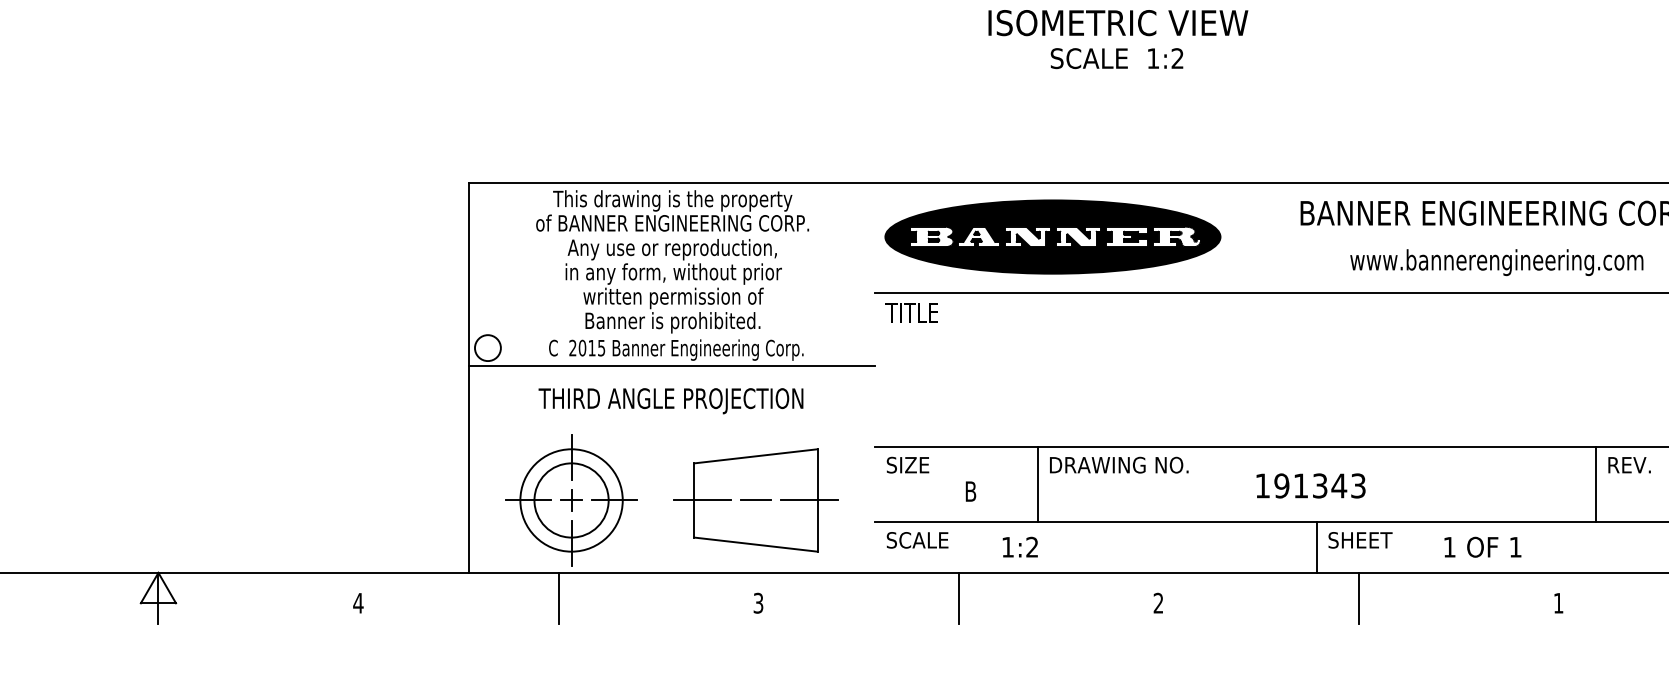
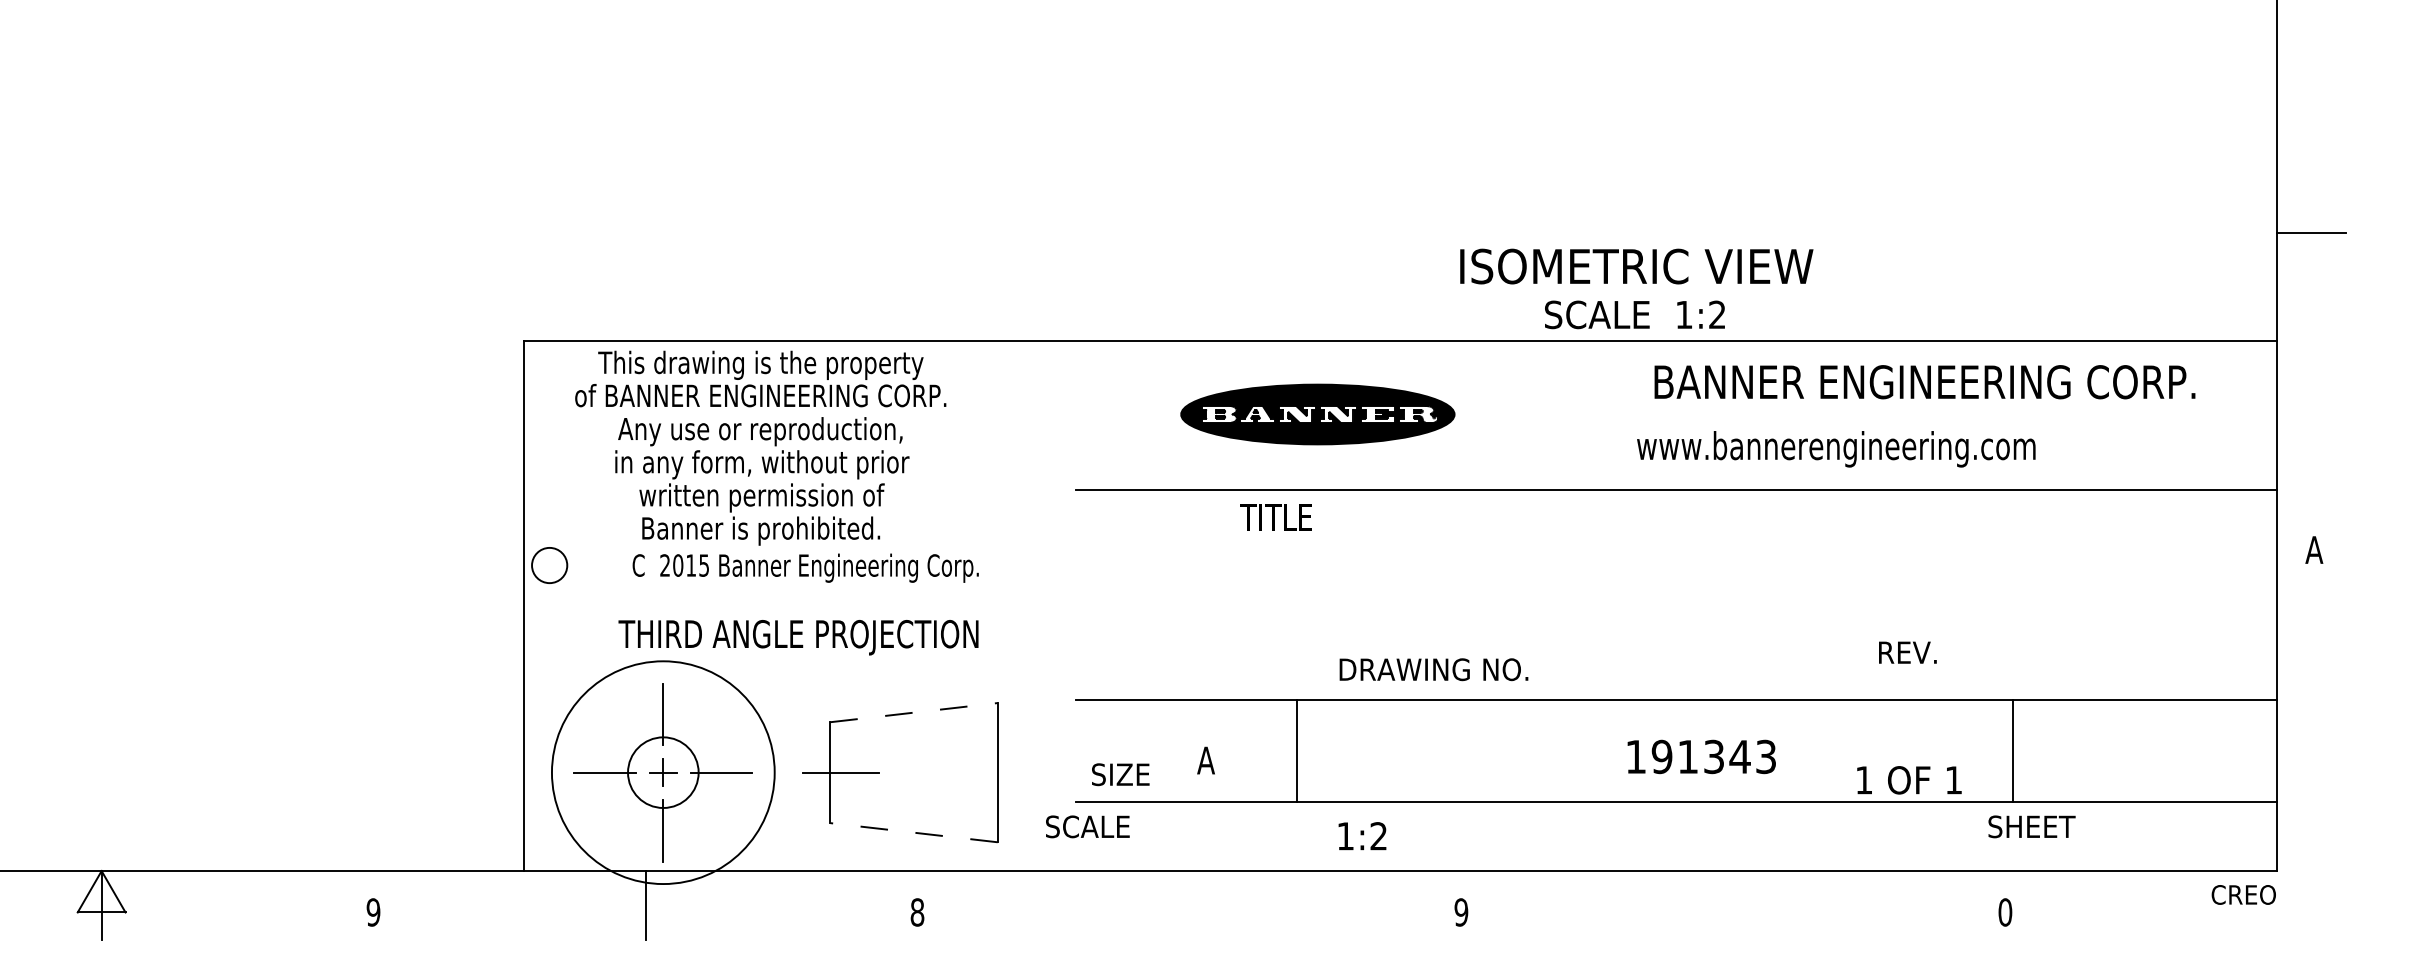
text: (1118, 39) -> (1636, 288), moved
part: (1052, 237) -> (1317, 414), size x0.6
text: (672, 261) -> (760, 447), moved
text: (1496, 262) -> (1836, 449), moved
text: (911, 312) -> (1275, 517), moved
line: (672, 365) -> (800, 589), removed
line: (756, 456) -> (914, 712), solid -> dashed
text: (907, 465) -> (1120, 774), moved
text: (1118, 465) -> (1433, 669), moved
text: (1629, 465) -> (1907, 652), moved
line: (1596, 484) -> (2012, 750), moved
text: (1310, 485) -> (1701, 756), moved
text: (970, 491) -> (1205, 760), B -> A
circle: (570, 500) -> (662, 772), size x0.7
circle: (570, 500) -> (662, 772), size x1.6
line: (755, 500) -> (913, 772), removed
line: (809, 500) -> (986, 772), removed
text: (917, 540) -> (1087, 826), moved
text: (1360, 540) -> (2031, 826), moved
line: (755, 544) -> (913, 832), solid -> dashed
text: (1020, 547) -> (1362, 836), moved
line: (1316, 547) -> (1676, 836), removed
text: (1482, 547) -> (1909, 780), moved
line: (958, 598) -> (1189, 905), removed
line: (1358, 598) -> (1733, 905), removed
text: (358, 603) -> (373, 912), 4 -> 9
text: (758, 603) -> (917, 912), 3 -> 8
text: (1158, 603) -> (1461, 912), 2 -> 9
text: (1558, 603) -> (2005, 912), 1 -> 0

